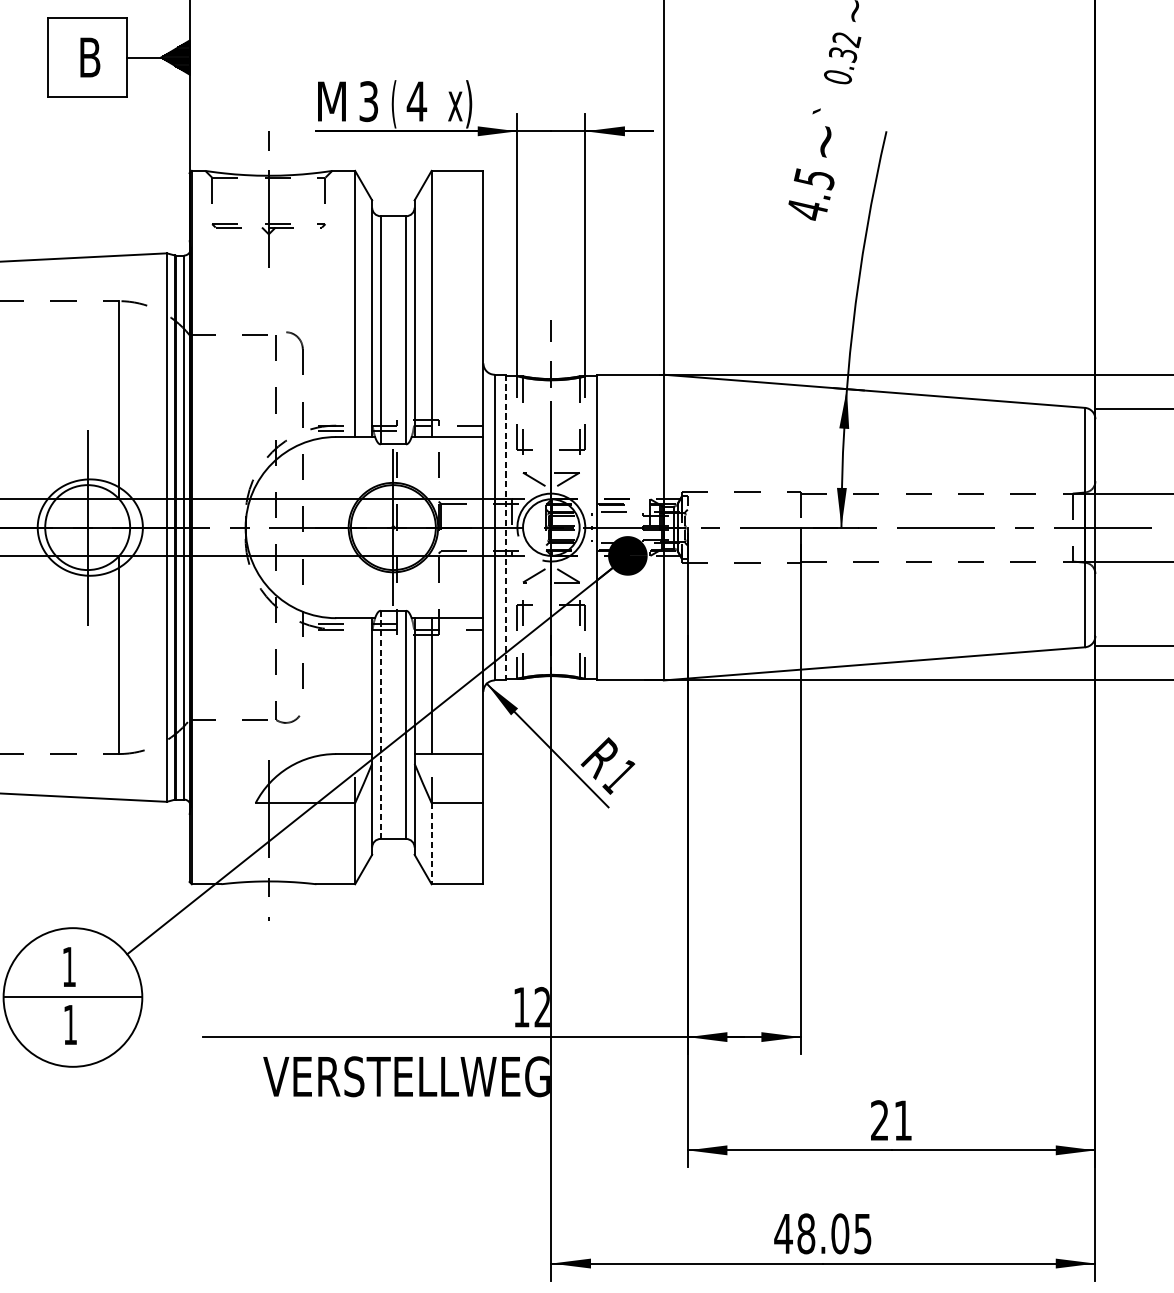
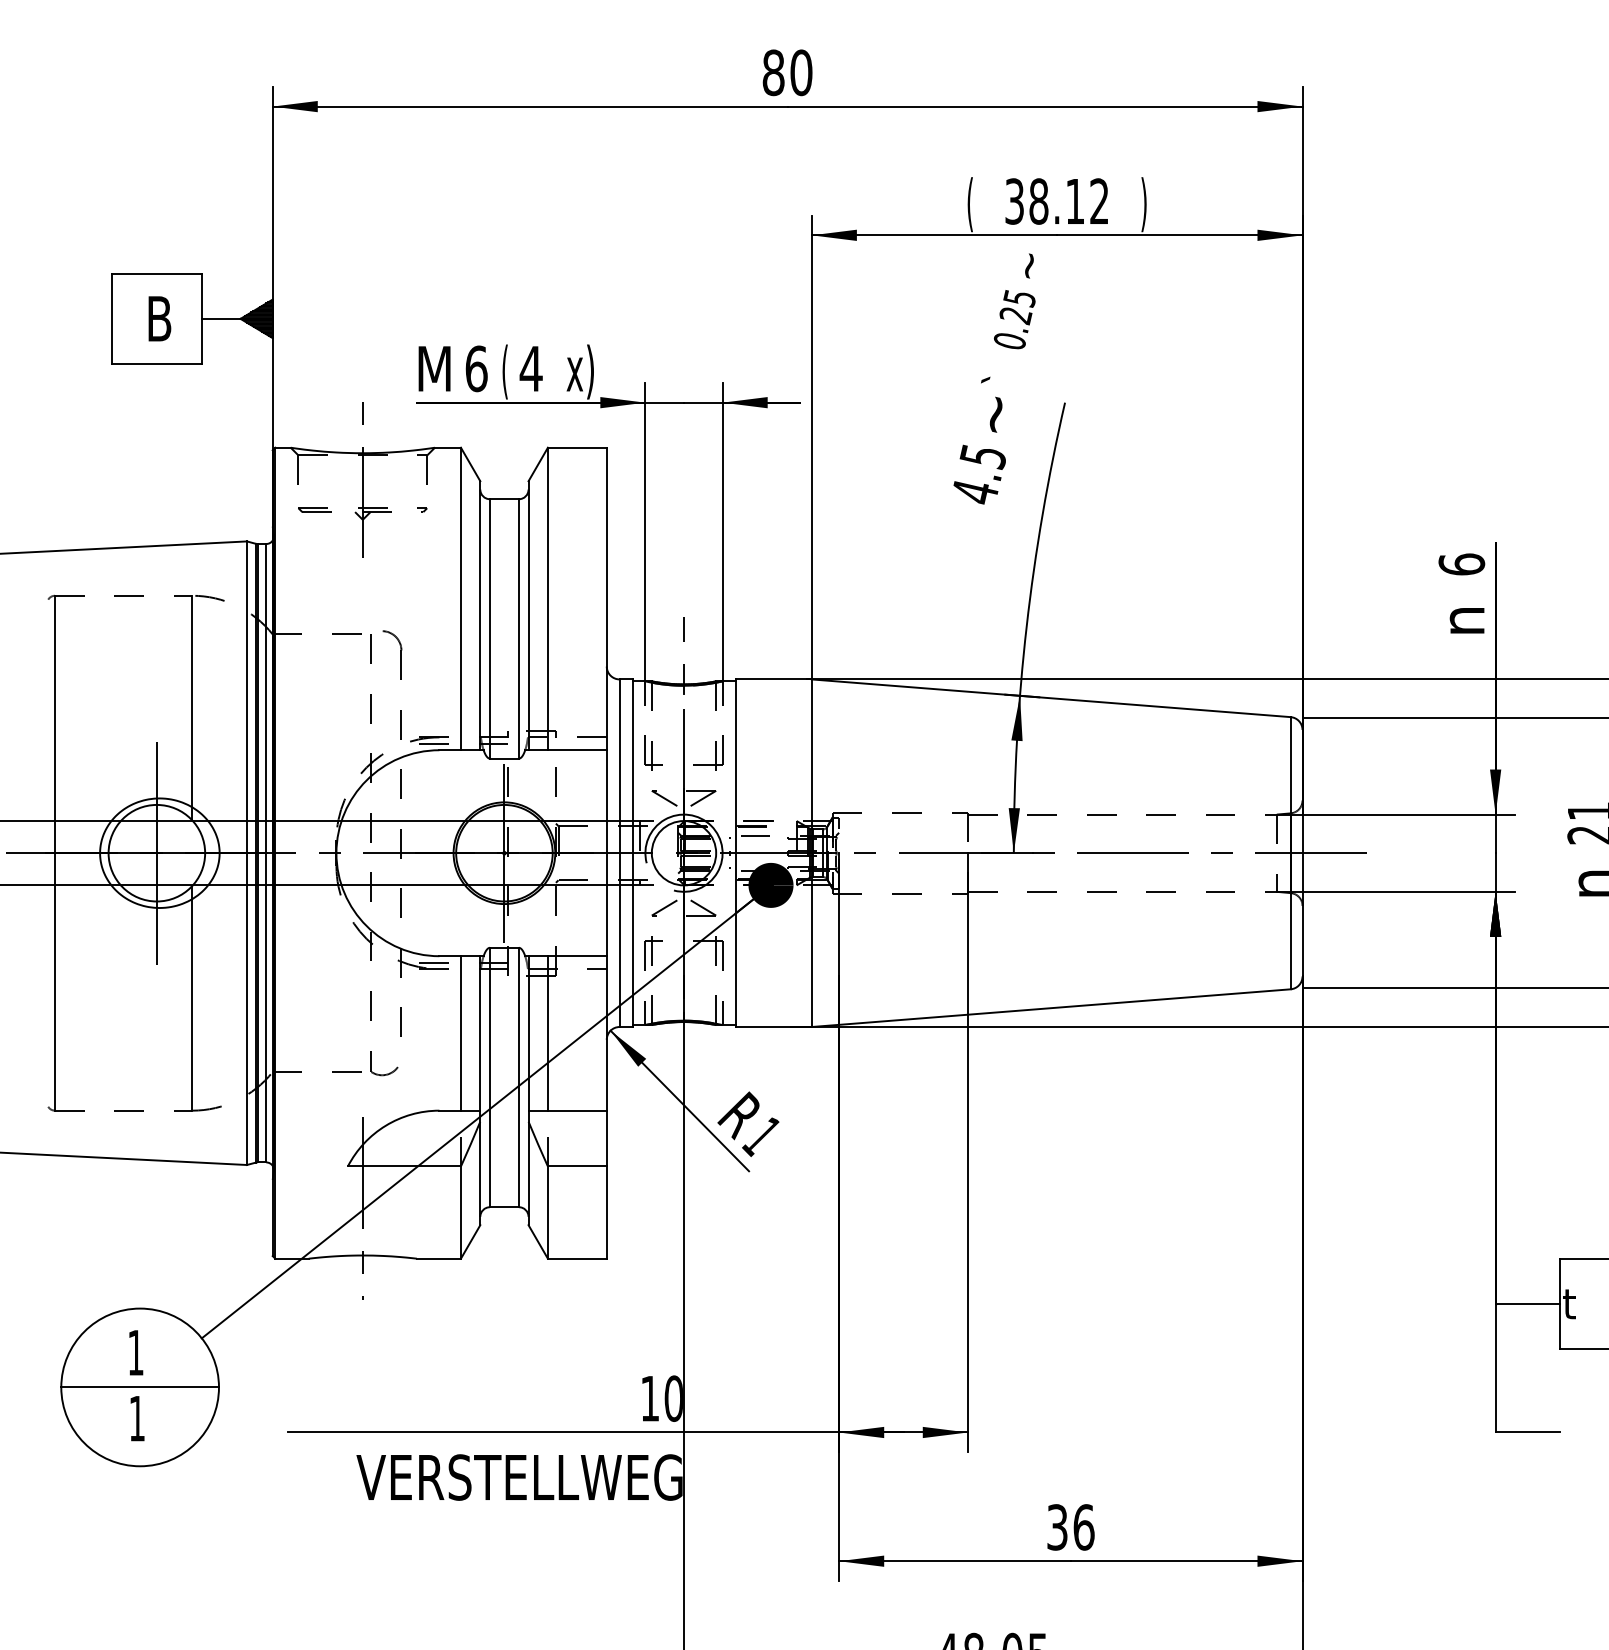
text: (844, 47) -> (1017, 307), 0.32 -> 0.25
text: (368, 101) -> (476, 368), 3 -> 6
line: (506, 527) -> (632, 853), dashed -> solid
line: (354, 686) -> (460, 1033), added
line: (380, 724) -> (489, 1077), dashed -> solid
line: (431, 844) -> (547, 1213), dashed -> solid
text: (542, 1007) -> (673, 1398), 12 -> 10
text: (891, 1120) -> (1070, 1527), 21 -> 36

